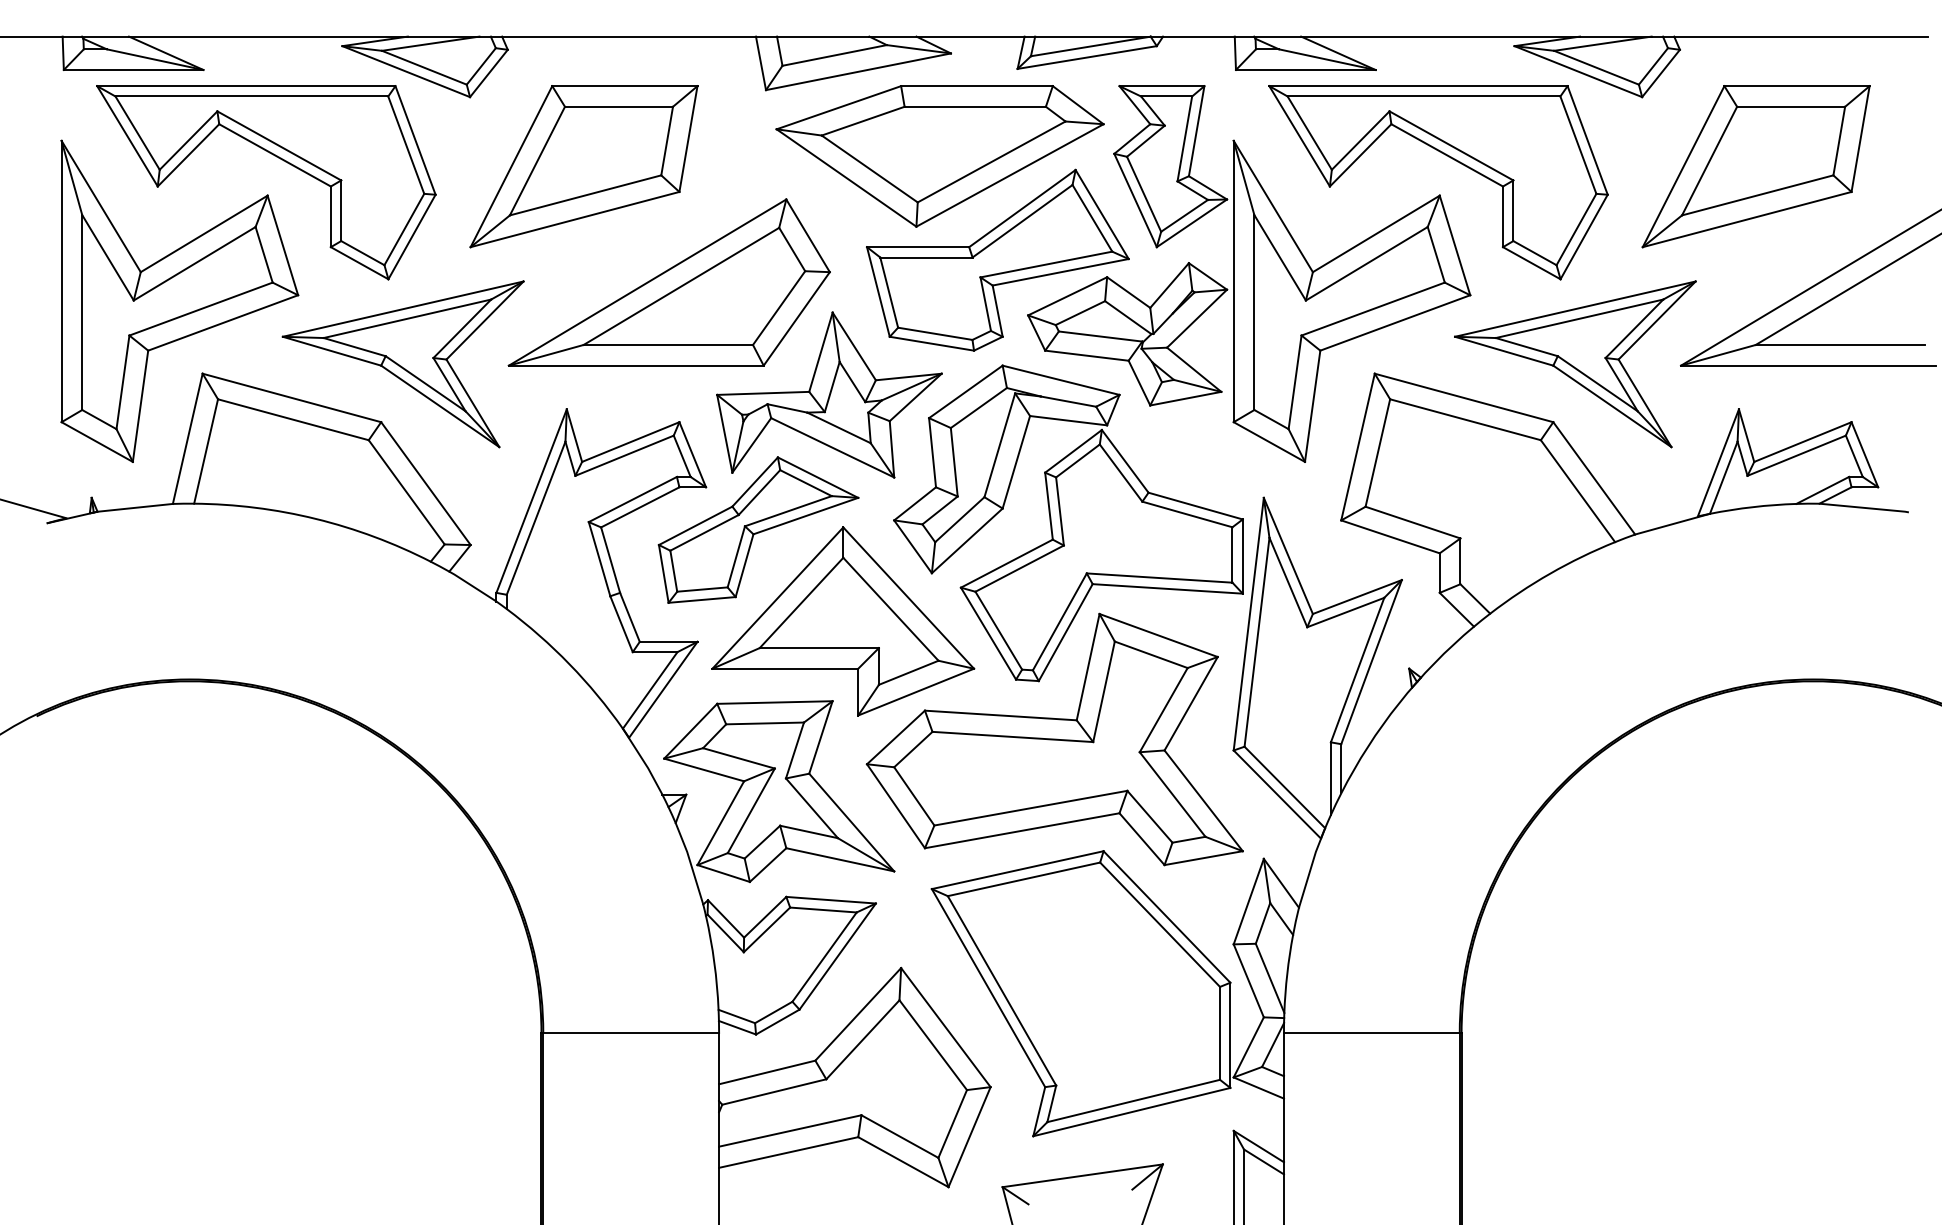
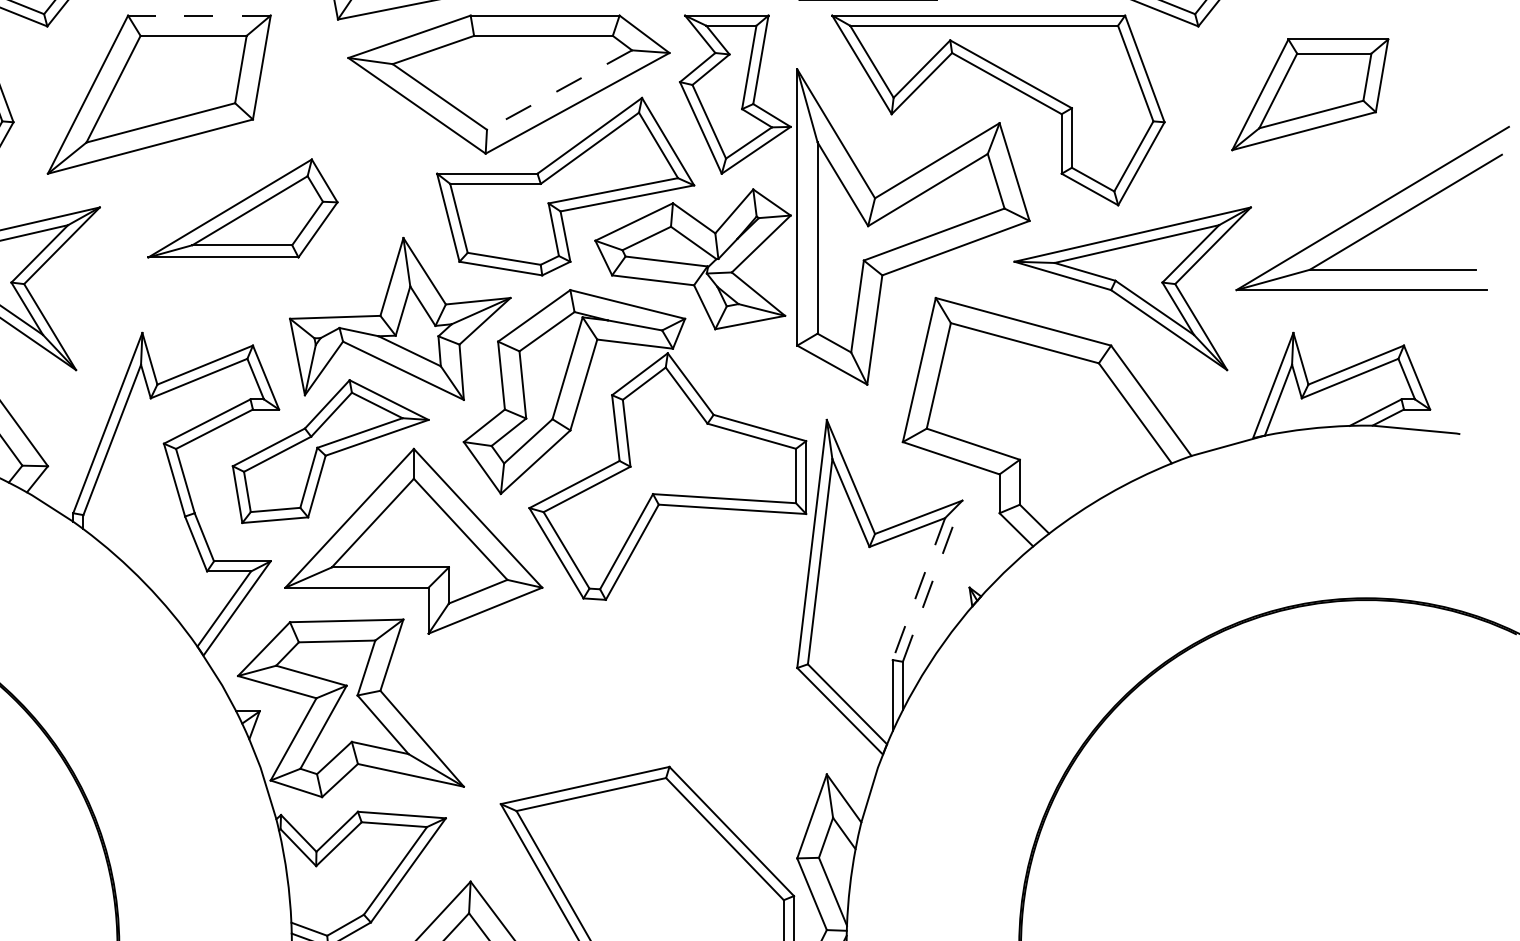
line: (624, 86) -> (199, 15), solid -> dashed
line: (991, 162) -> (559, 90), solid -> dashed
part: (1755, 166) -> (1309, 94), size x0.7
part: (668, 282) -> (242, 208), size x0.6
line: (1371, 661) -> (932, 580), solid -> dashed
line: (1357, 670) -> (918, 589), solid -> dashed
part: (1054, 739) -> (621, 657), removed

